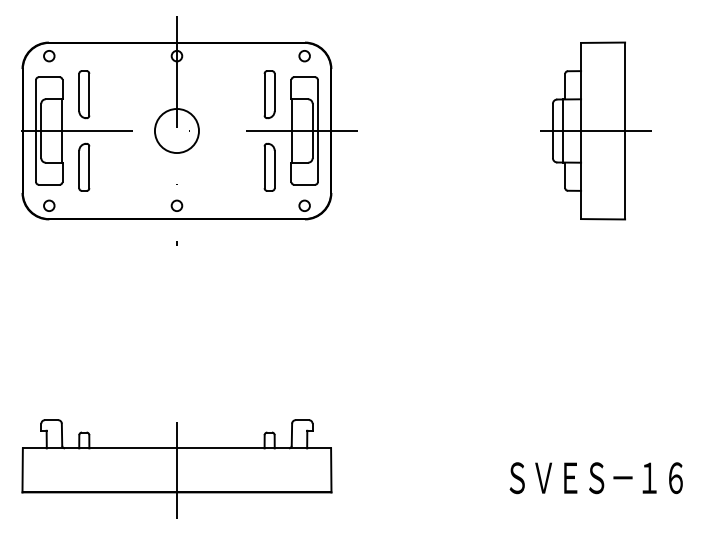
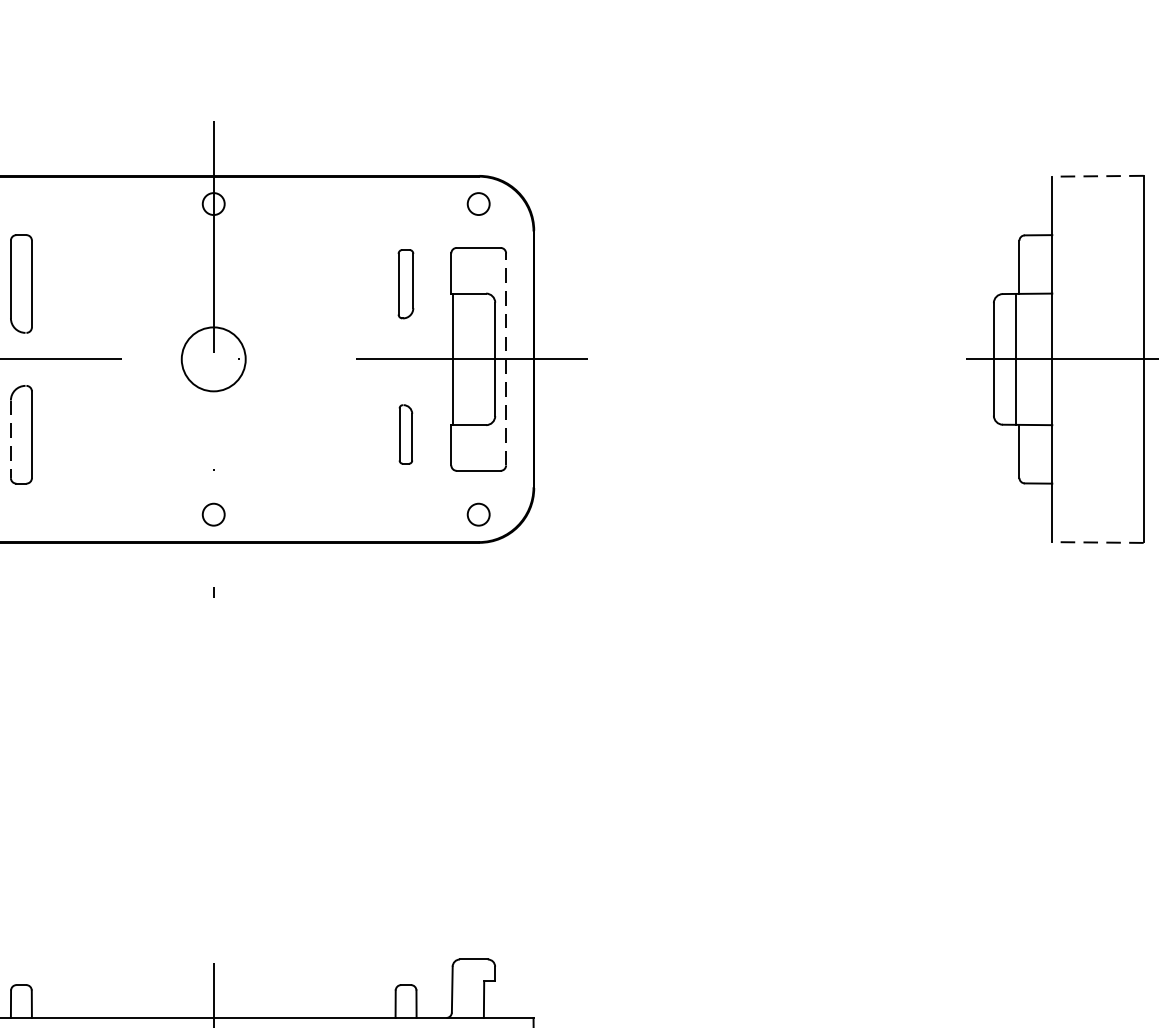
line: (602, 42) -> (1096, 175), solid -> dashed
part: (269, 94) -> (405, 283), size x0.7
line: (317, 130) -> (505, 358), solid -> dashed
circle: (176, 131) -> (212, 360), size x0.7
part: (269, 166) -> (405, 433), size x0.6
line: (79, 169) -> (11, 439), solid -> dashed
line: (602, 219) -> (1096, 543), solid -> dashed

